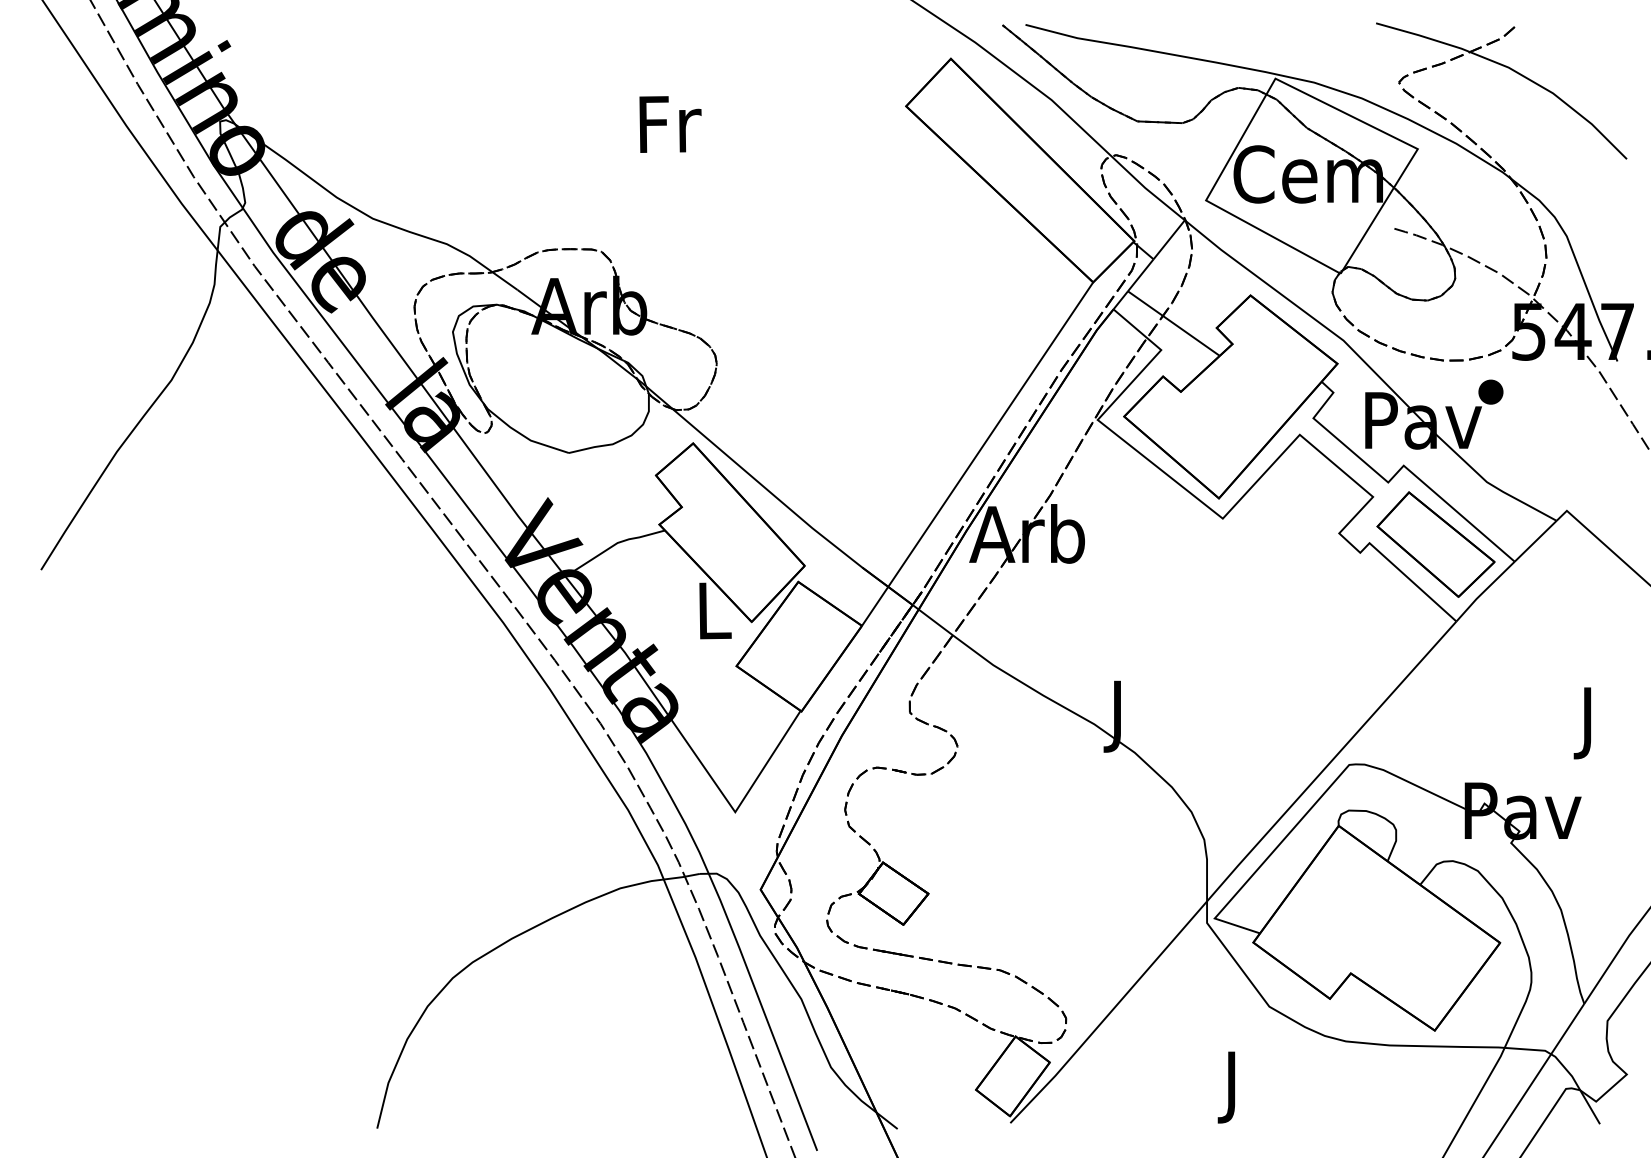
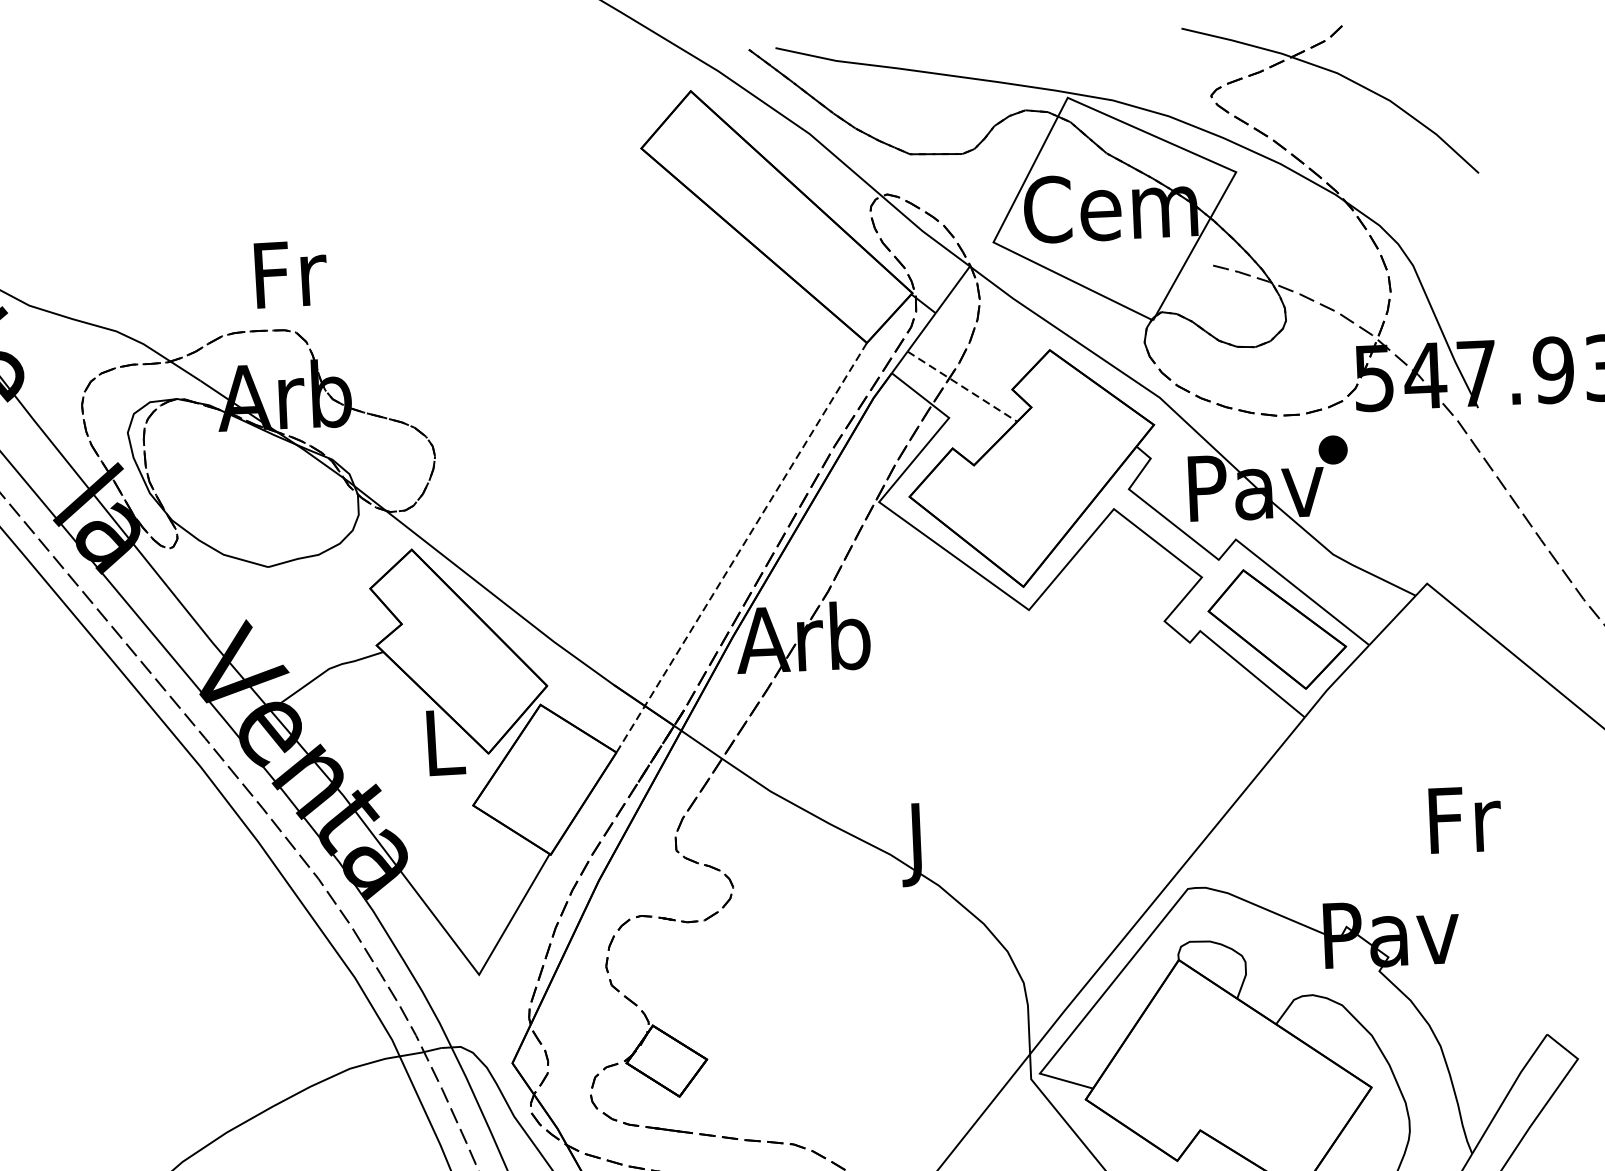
text: (670, 124) -> (290, 274), moved
line: (1174, 323) -> (963, 386), solid -> dashed
line: (977, 454) -> (741, 548), solid -> dashed
text: (1590, 723) -> (1465, 828), J -> Fr

